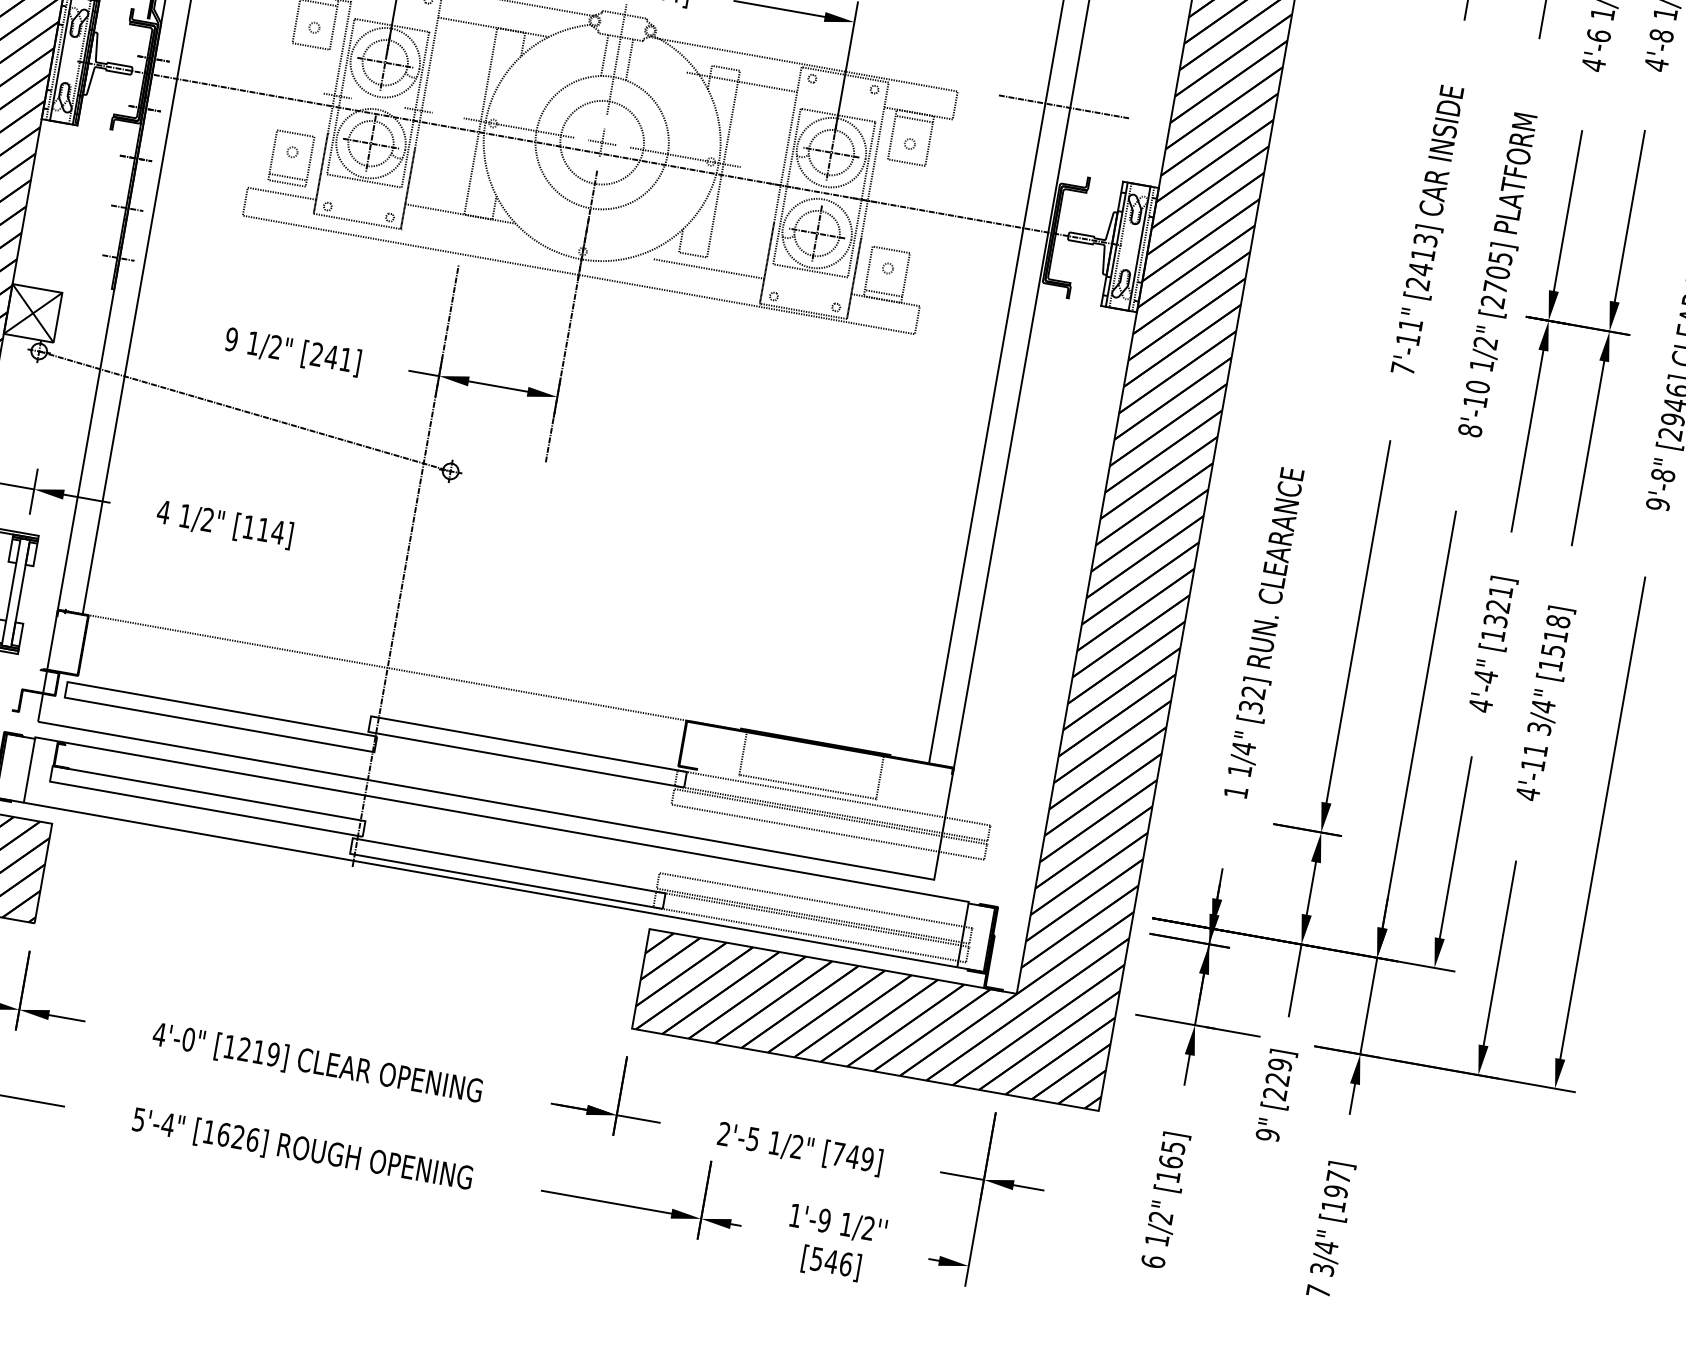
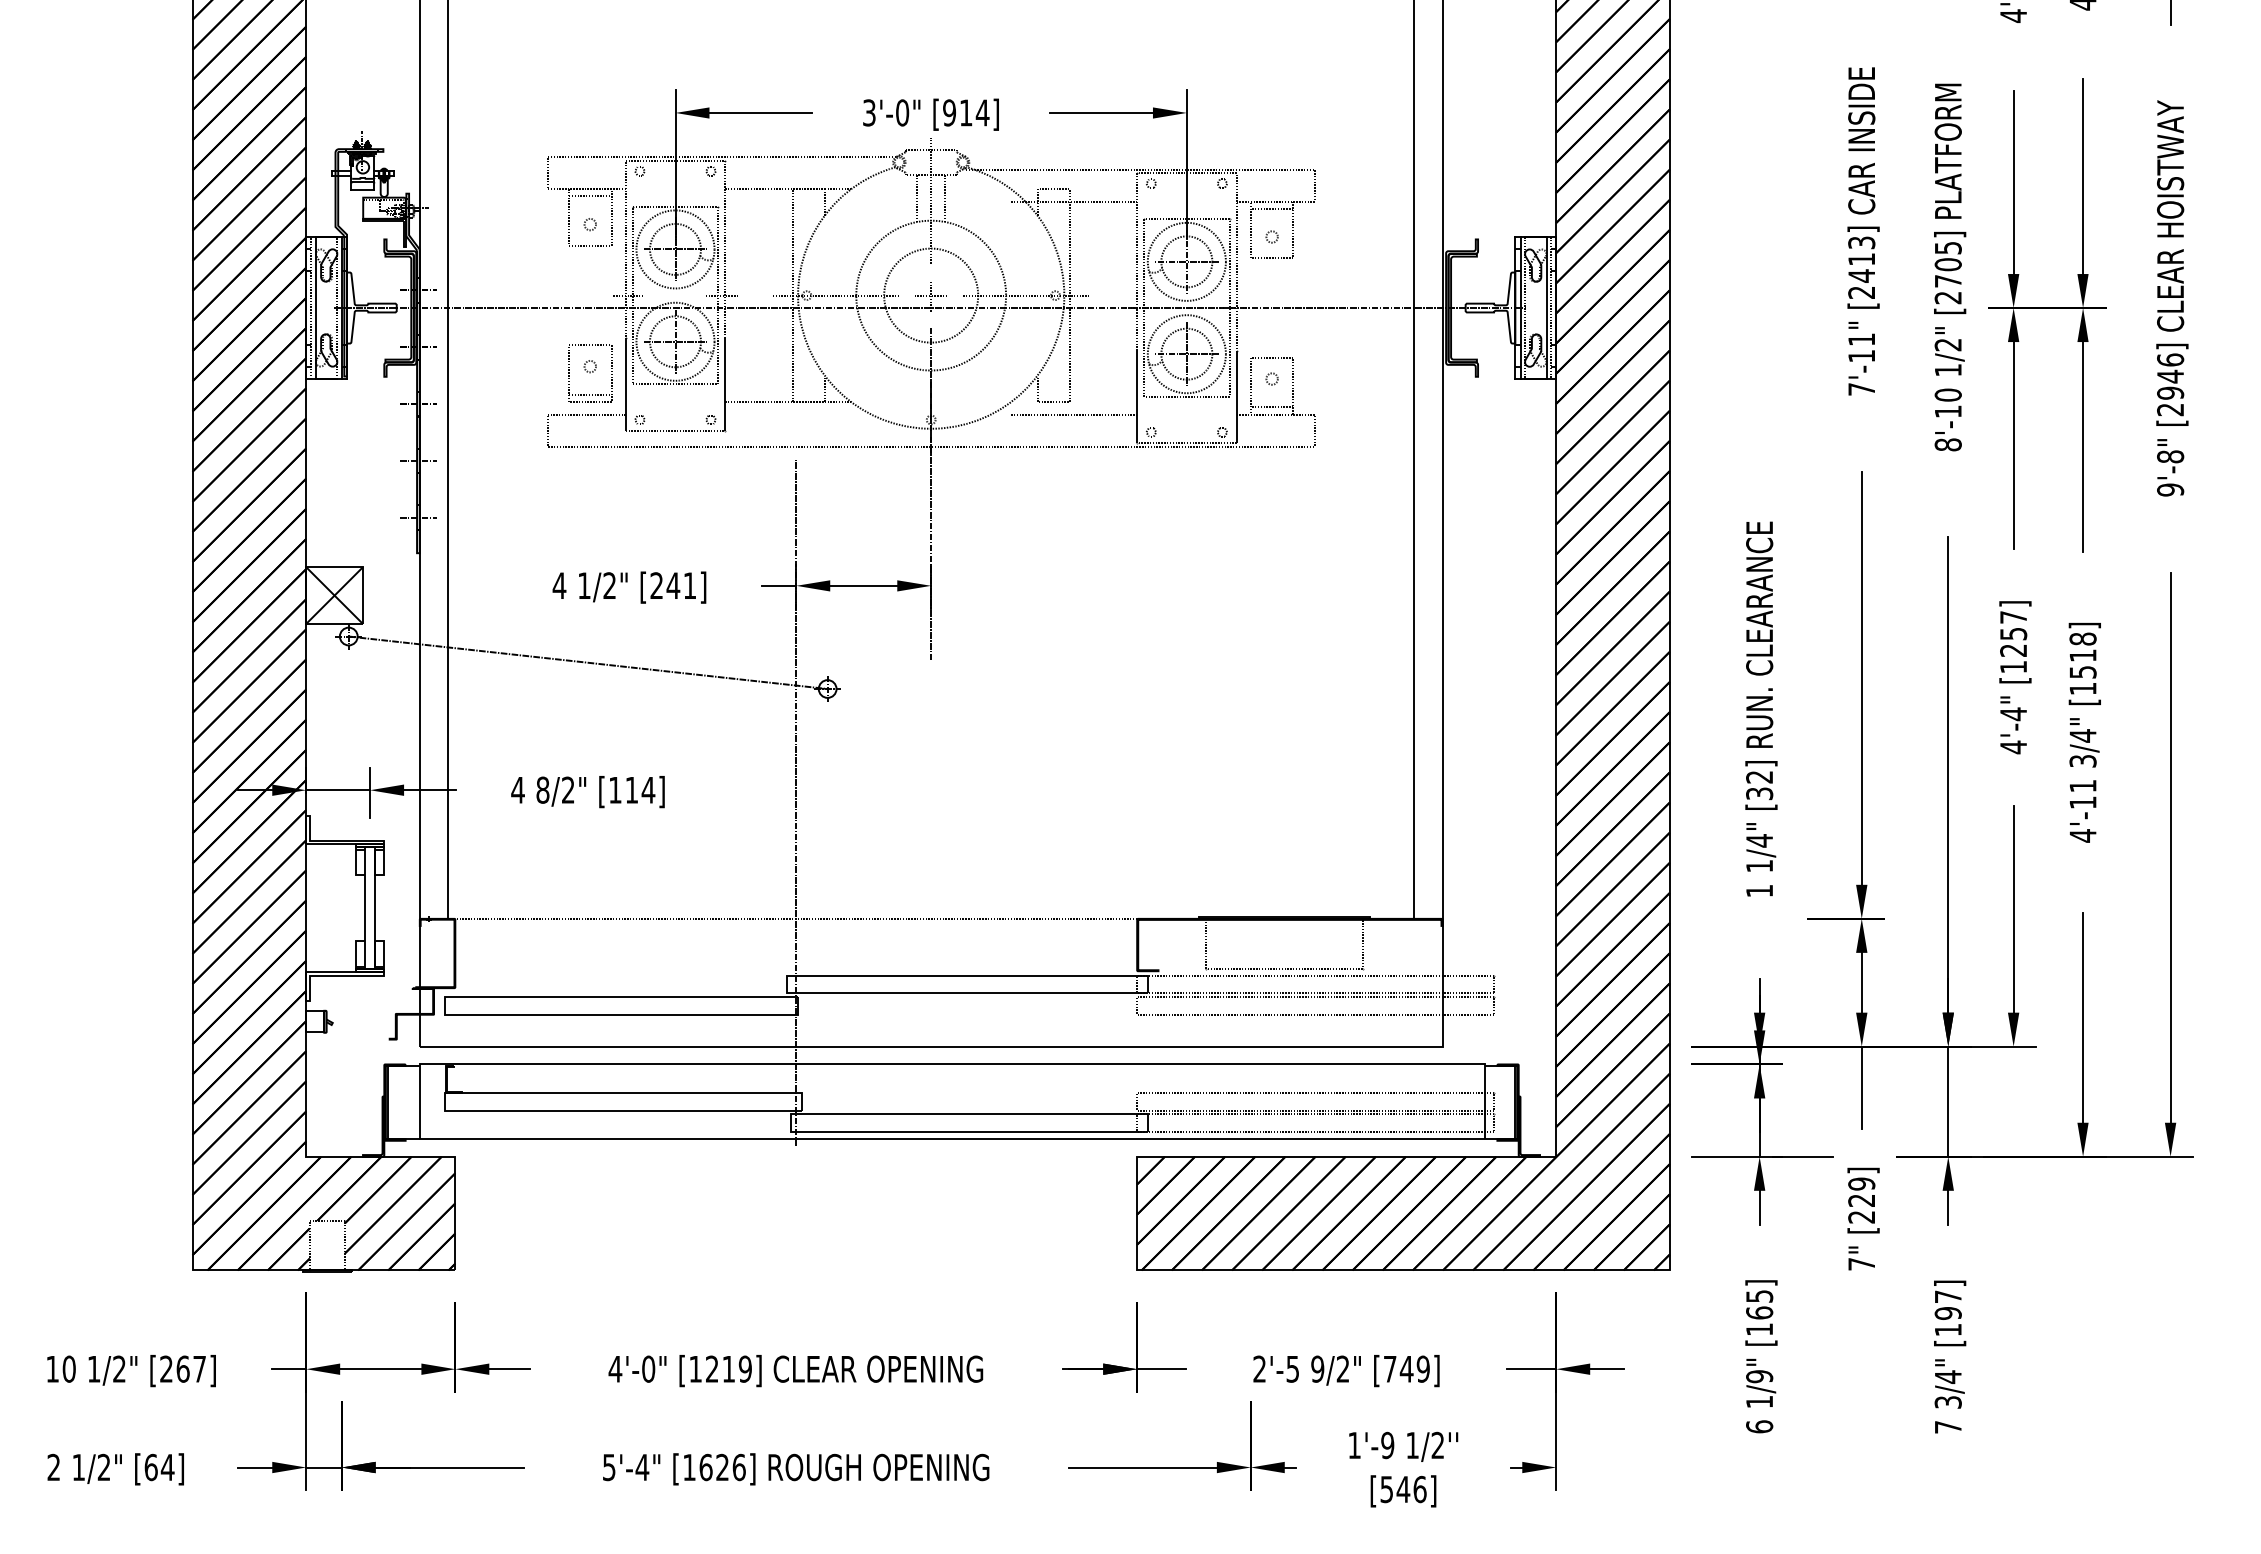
line: (1064, 106) -> (1435, 165), removed
text: (231, 339) -> (559, 585), 9 -> 4
text: (185, 515) -> (542, 789), 1/2" -> 8/2"
text: (1498, 605) -> (2013, 633), [1321] -> [1257]
text: (1267, 1134) -> (1861, 1263), 9" -> 7"
text: (774, 1142) -> (1317, 1368), 1/2" -> 9/2"
text: (1160, 1217) -> (1759, 1376), 1/2" -> 1/9"

